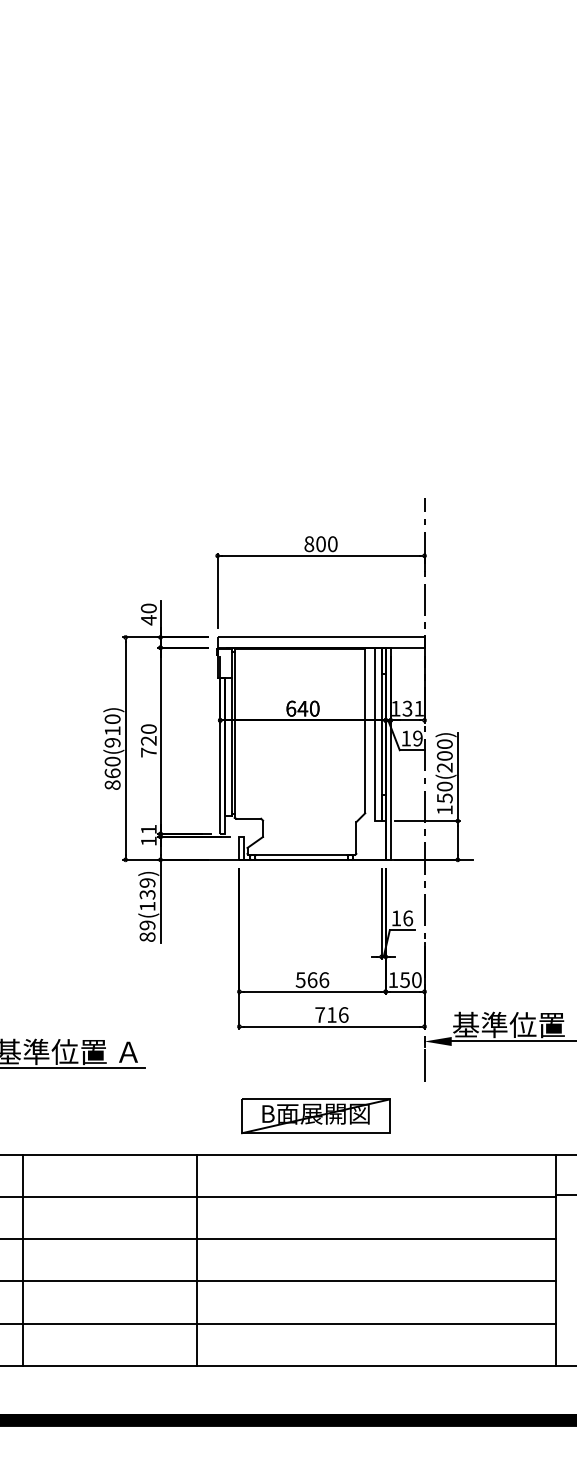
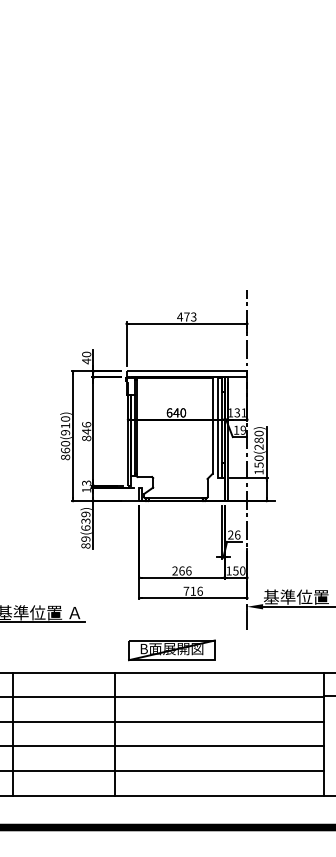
text: (320, 543) -> (186, 316), 800 -> 473
text: (148, 740) -> (86, 431), 720 -> 846
text: (445, 756) -> (259, 440), 150(200) -> 150(280)
text: (148, 828) -> (86, 482), 11 -> 13
text: (146, 905) -> (85, 527), 89(139) -> 89(639)
text: (395, 917) -> (230, 534), 16 -> 26
text: (299, 979) -> (174, 570), 566 -> 266
part: (315, 1116) -> (171, 650), moved

